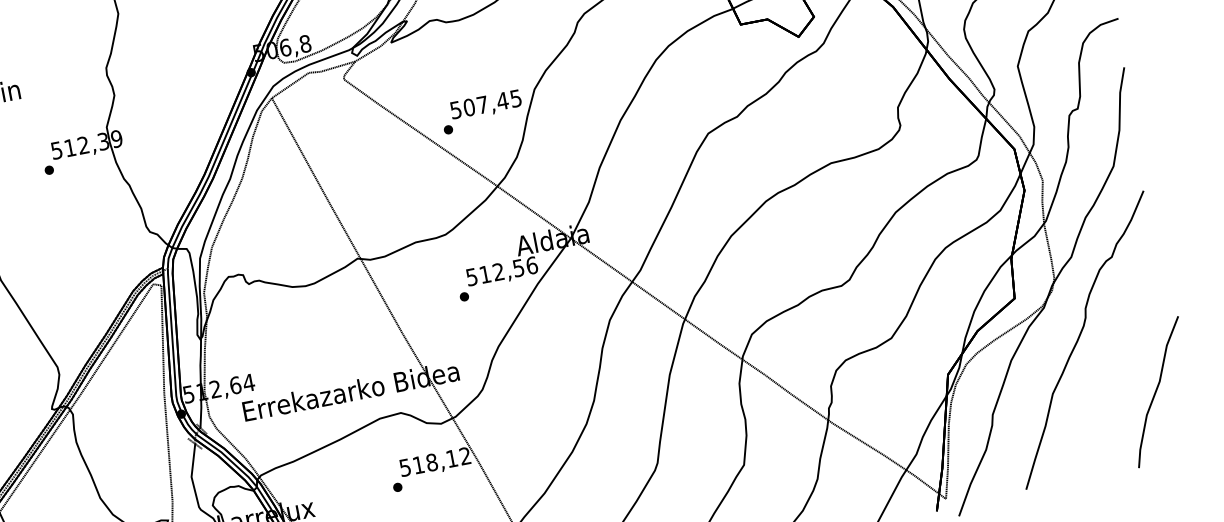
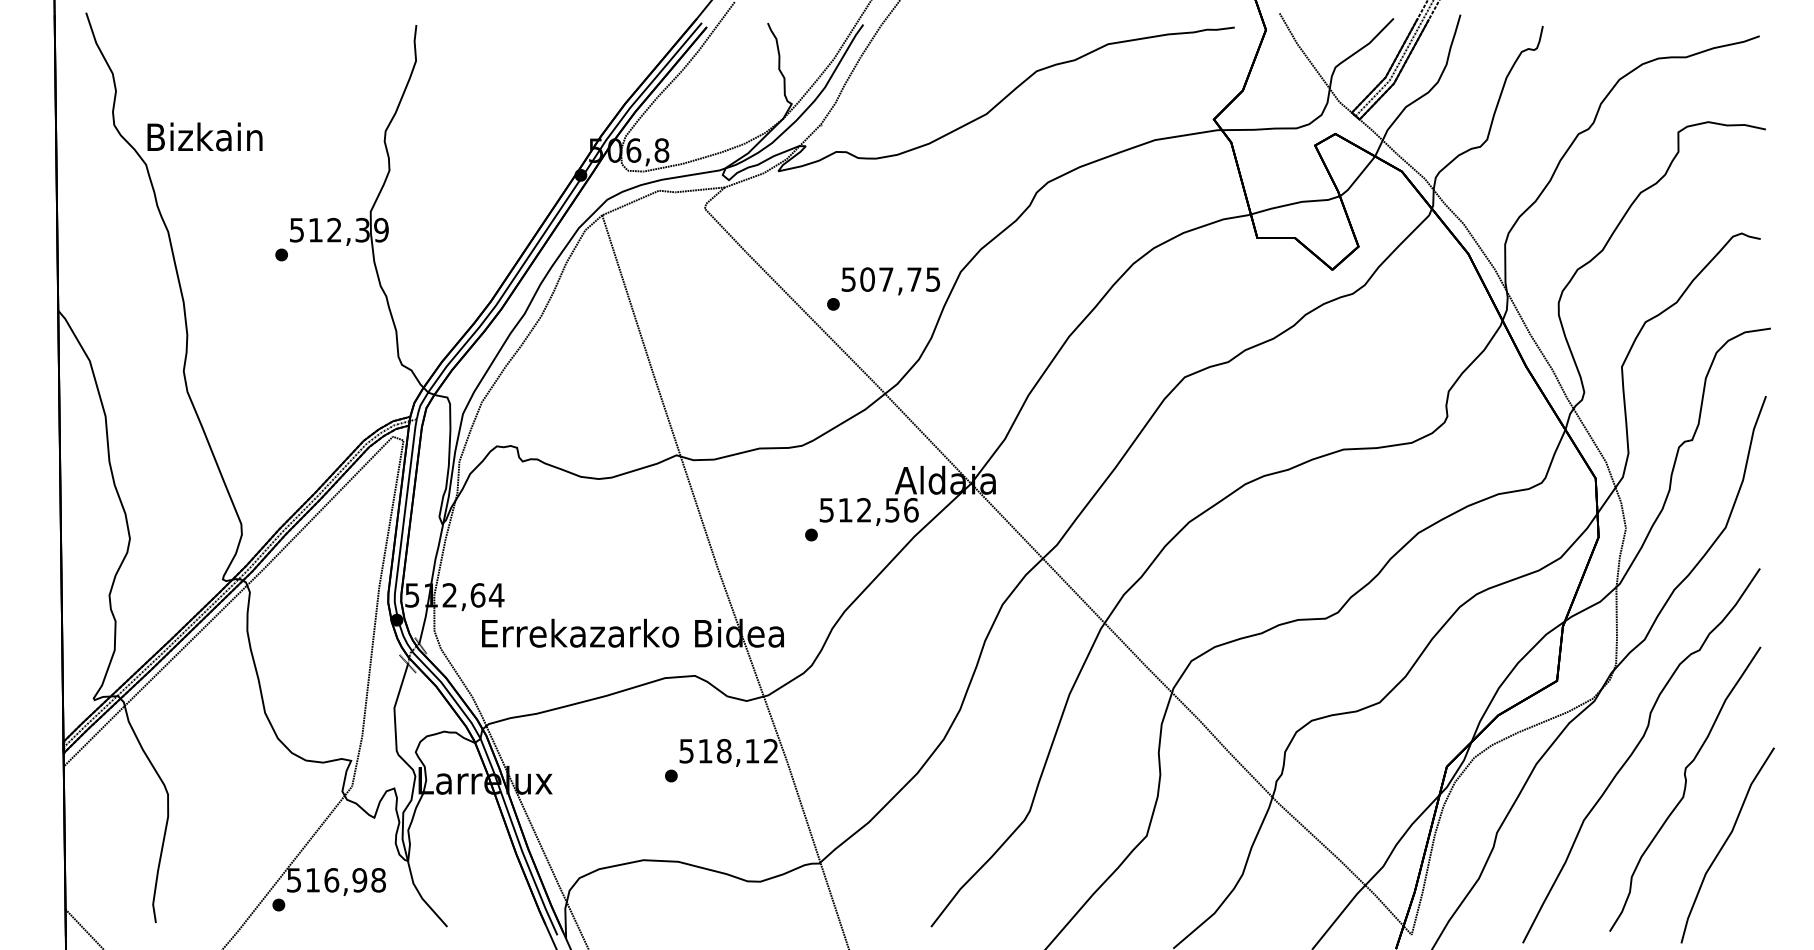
text: (502, 101) -> (914, 279), 507,45 -> 507,75
curve: (1120, 357) -> (1685, 788), added

